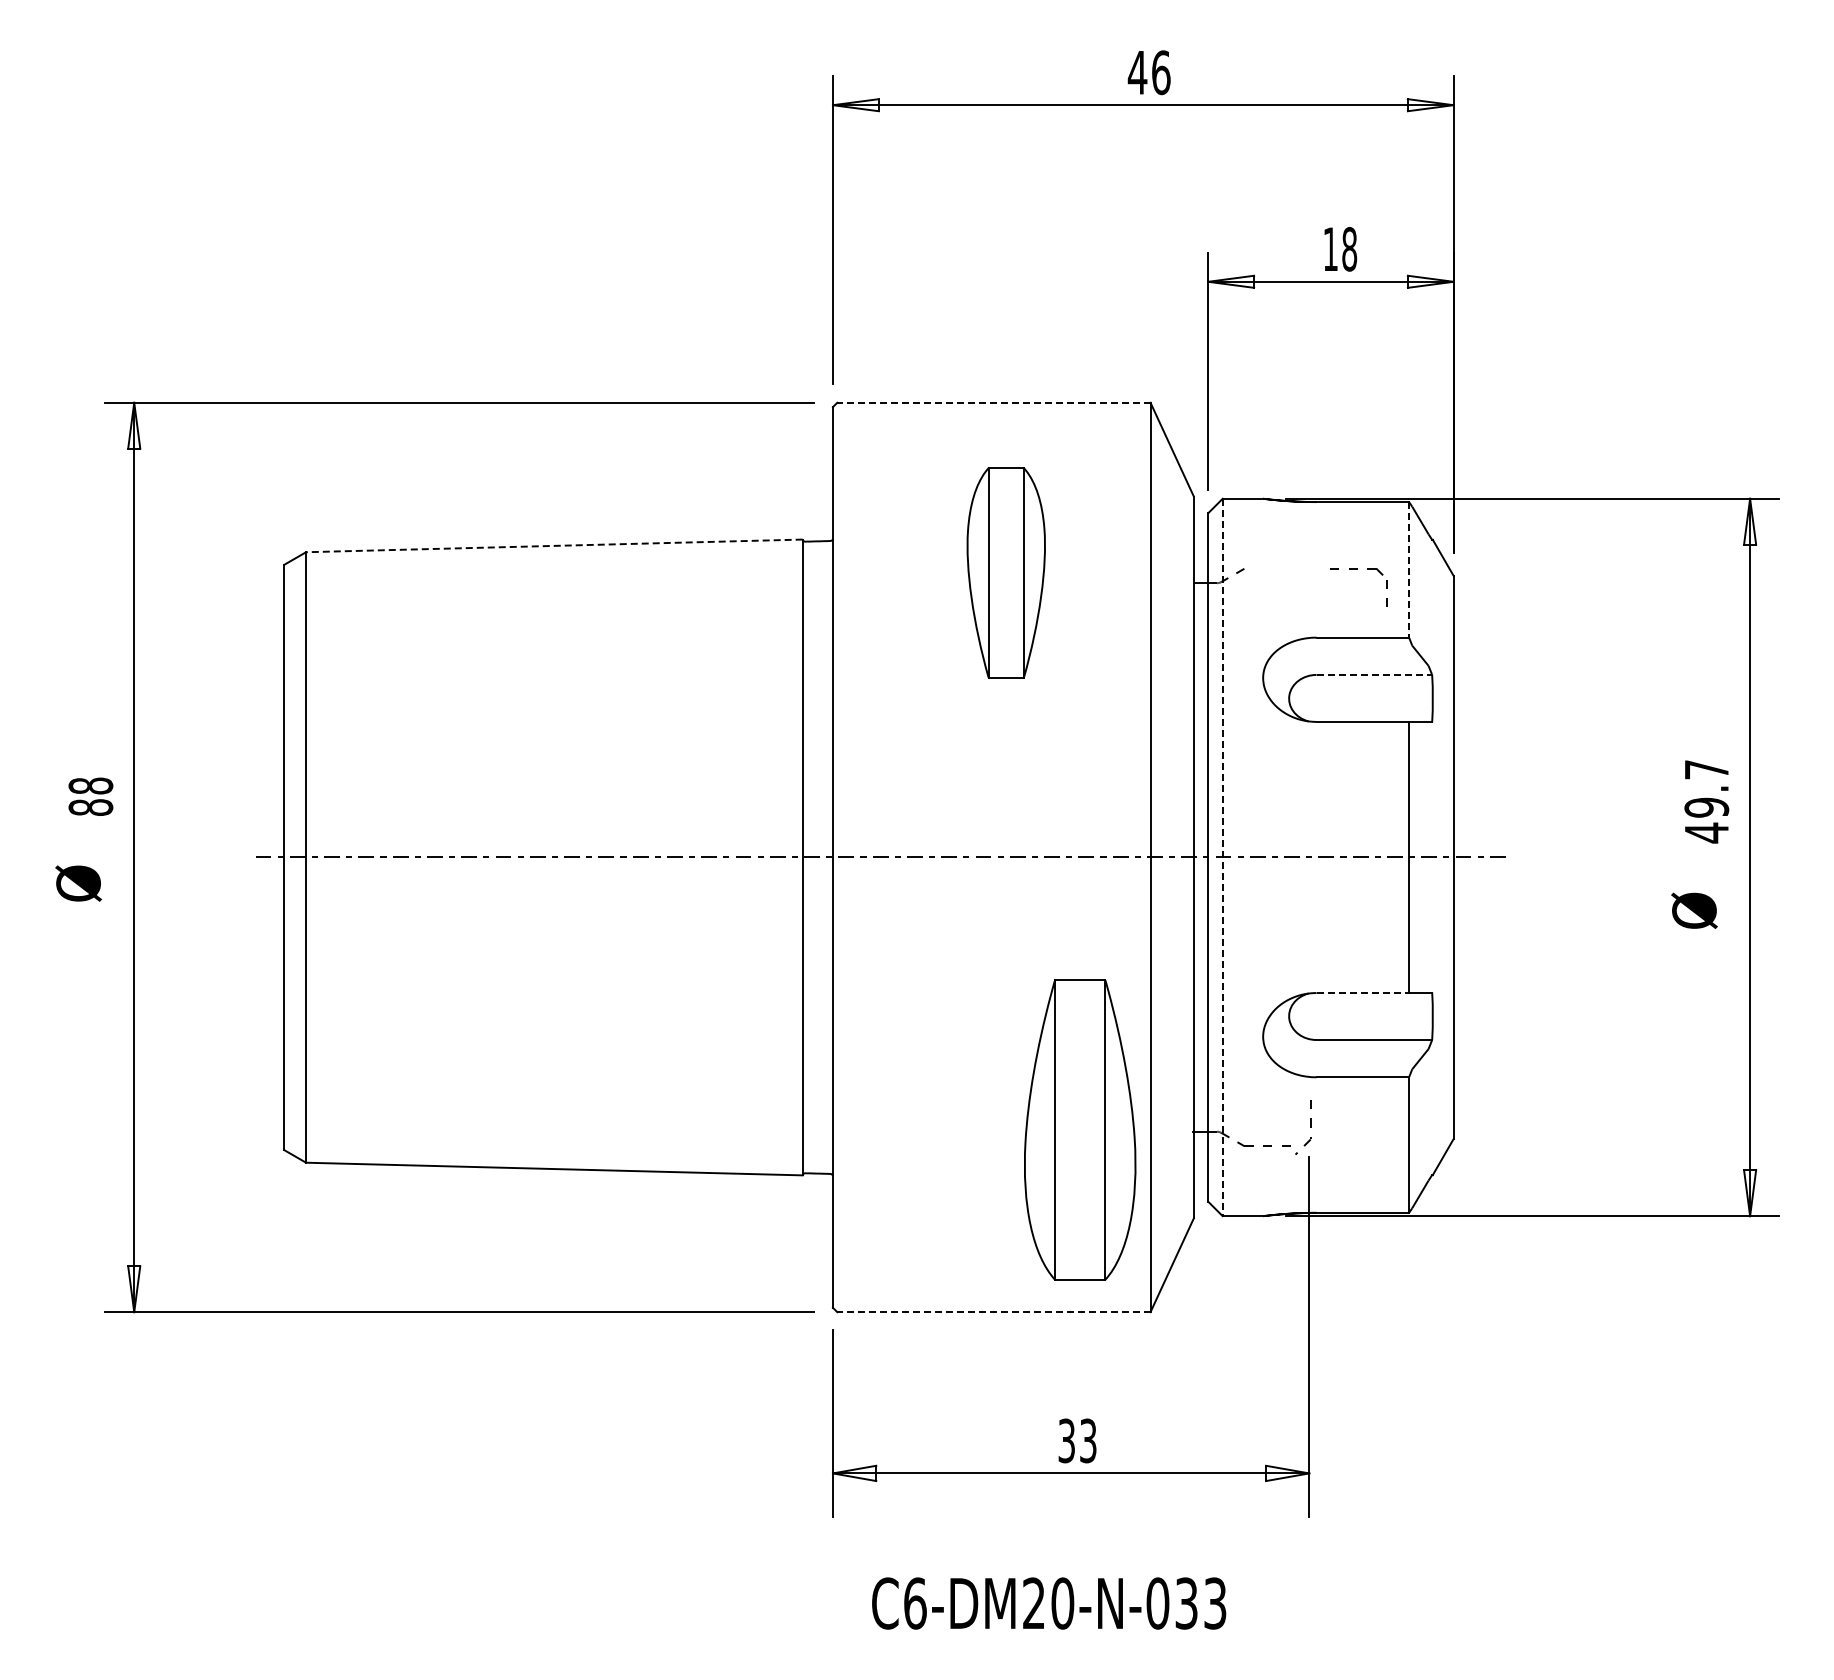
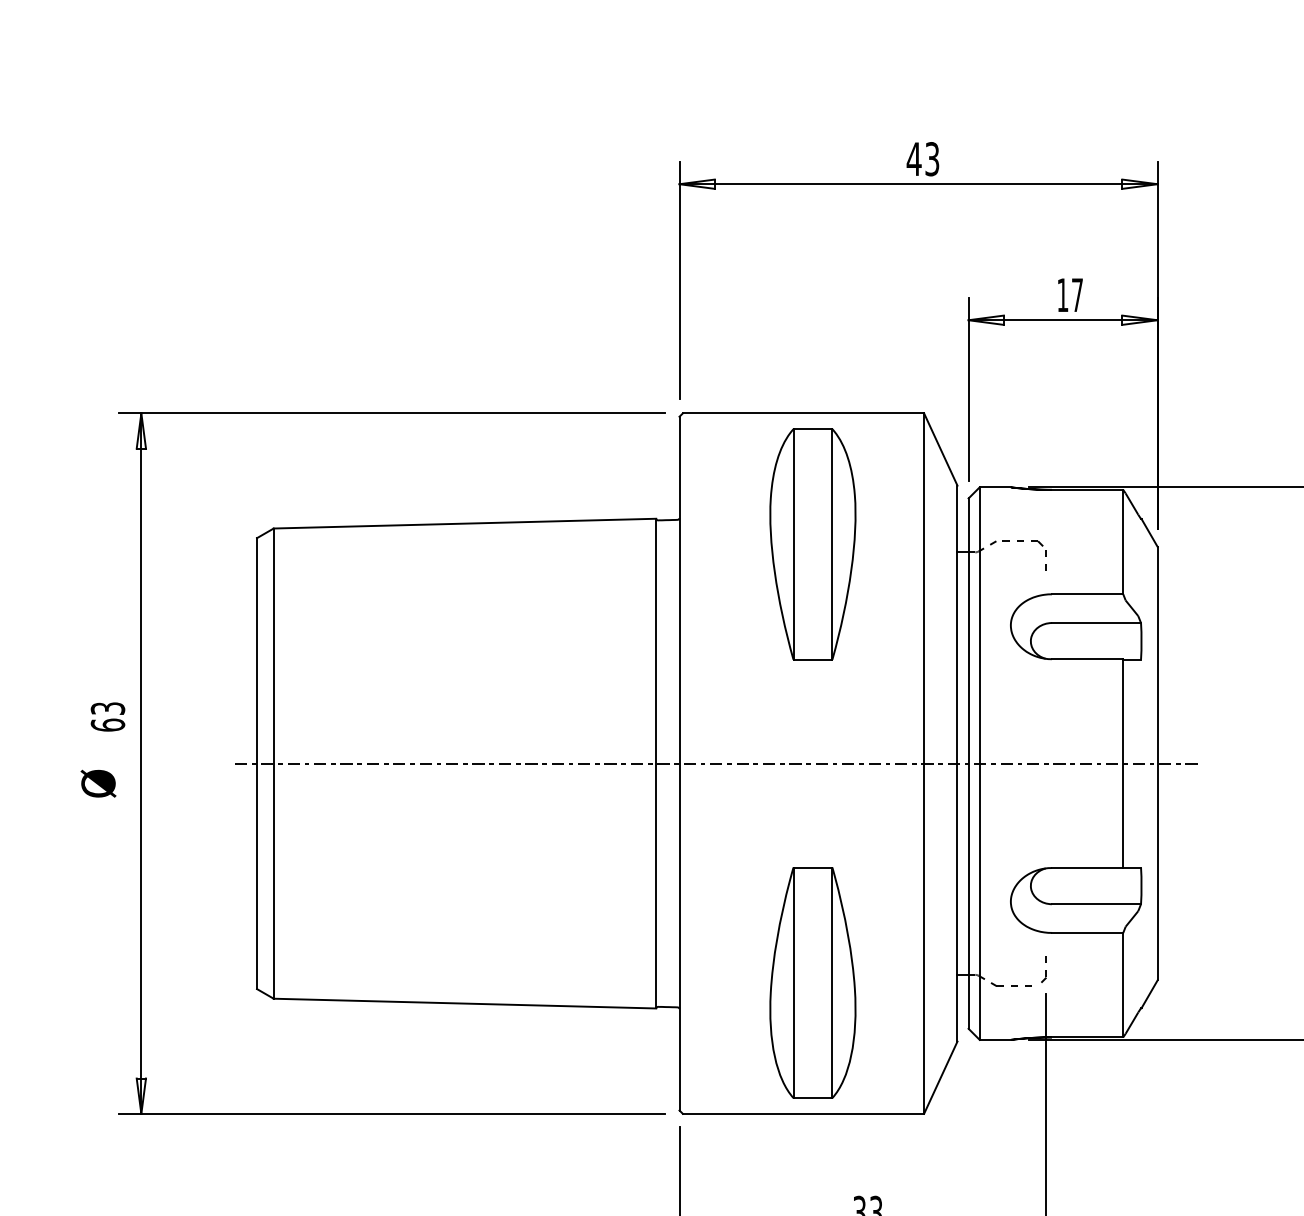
text: (1161, 72) -> (932, 159), 46 -> 43
text: (1349, 249) -> (1077, 295), 18 -> 17
line: (993, 402) -> (803, 413), dashed -> solid
line: (553, 545) -> (464, 523), dashed -> solid
part: (1357, 569) -> (1023, 541), moved
line: (1409, 569) -> (1123, 541), dashed -> solid
part: (1006, 572) -> (813, 544), size x1.43
line: (1374, 674) -> (1096, 622), dashed -> solid
text: (90, 796) -> (107, 716), 88 -> 63
line: (1222, 857) -> (979, 763), dashed -> solid
line: (1363, 993) -> (1088, 868), dashed -> solid
part: (1305, 1124) -> (1043, 969), size x0.71
part: (1080, 1129) -> (813, 982), moved
line: (993, 1312) -> (803, 1114), dashed -> solid

